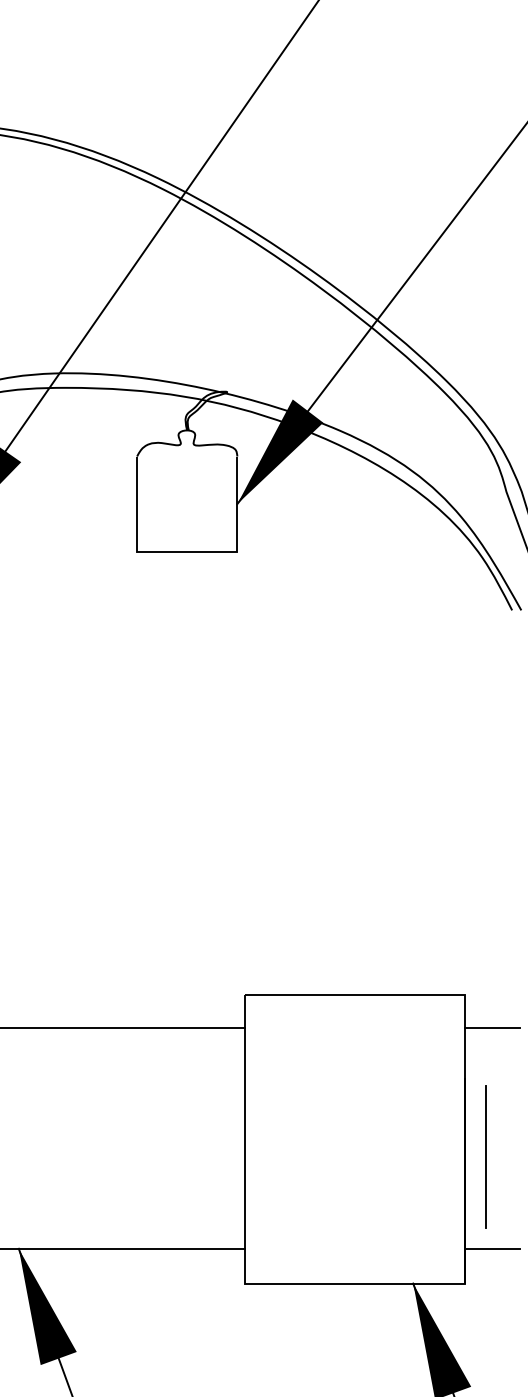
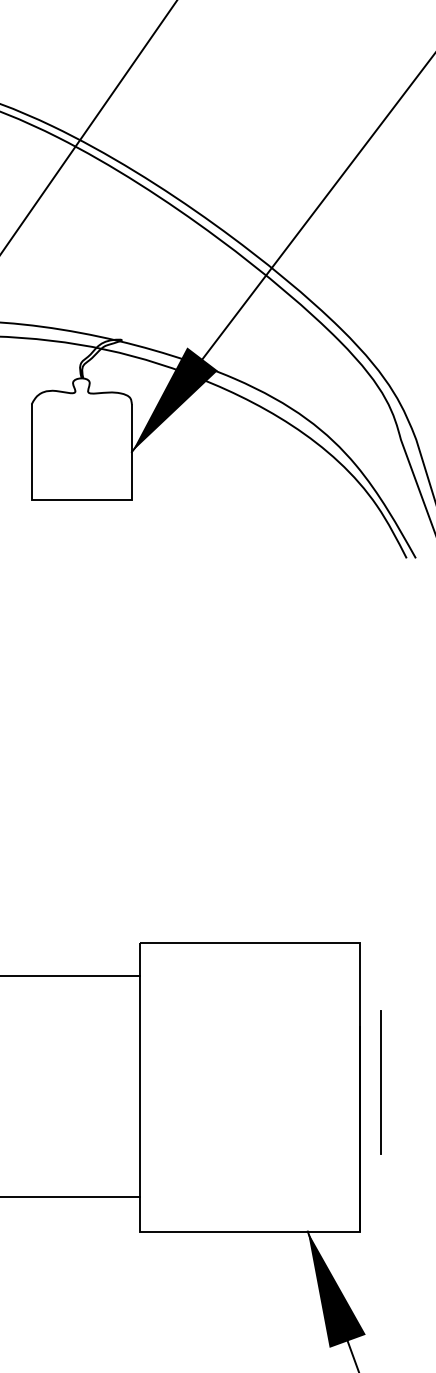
line: (492, 1028) -> (387, 976), removed
line: (485, 1156) -> (380, 1082), moved
line: (492, 1248) -> (387, 1196), removed

